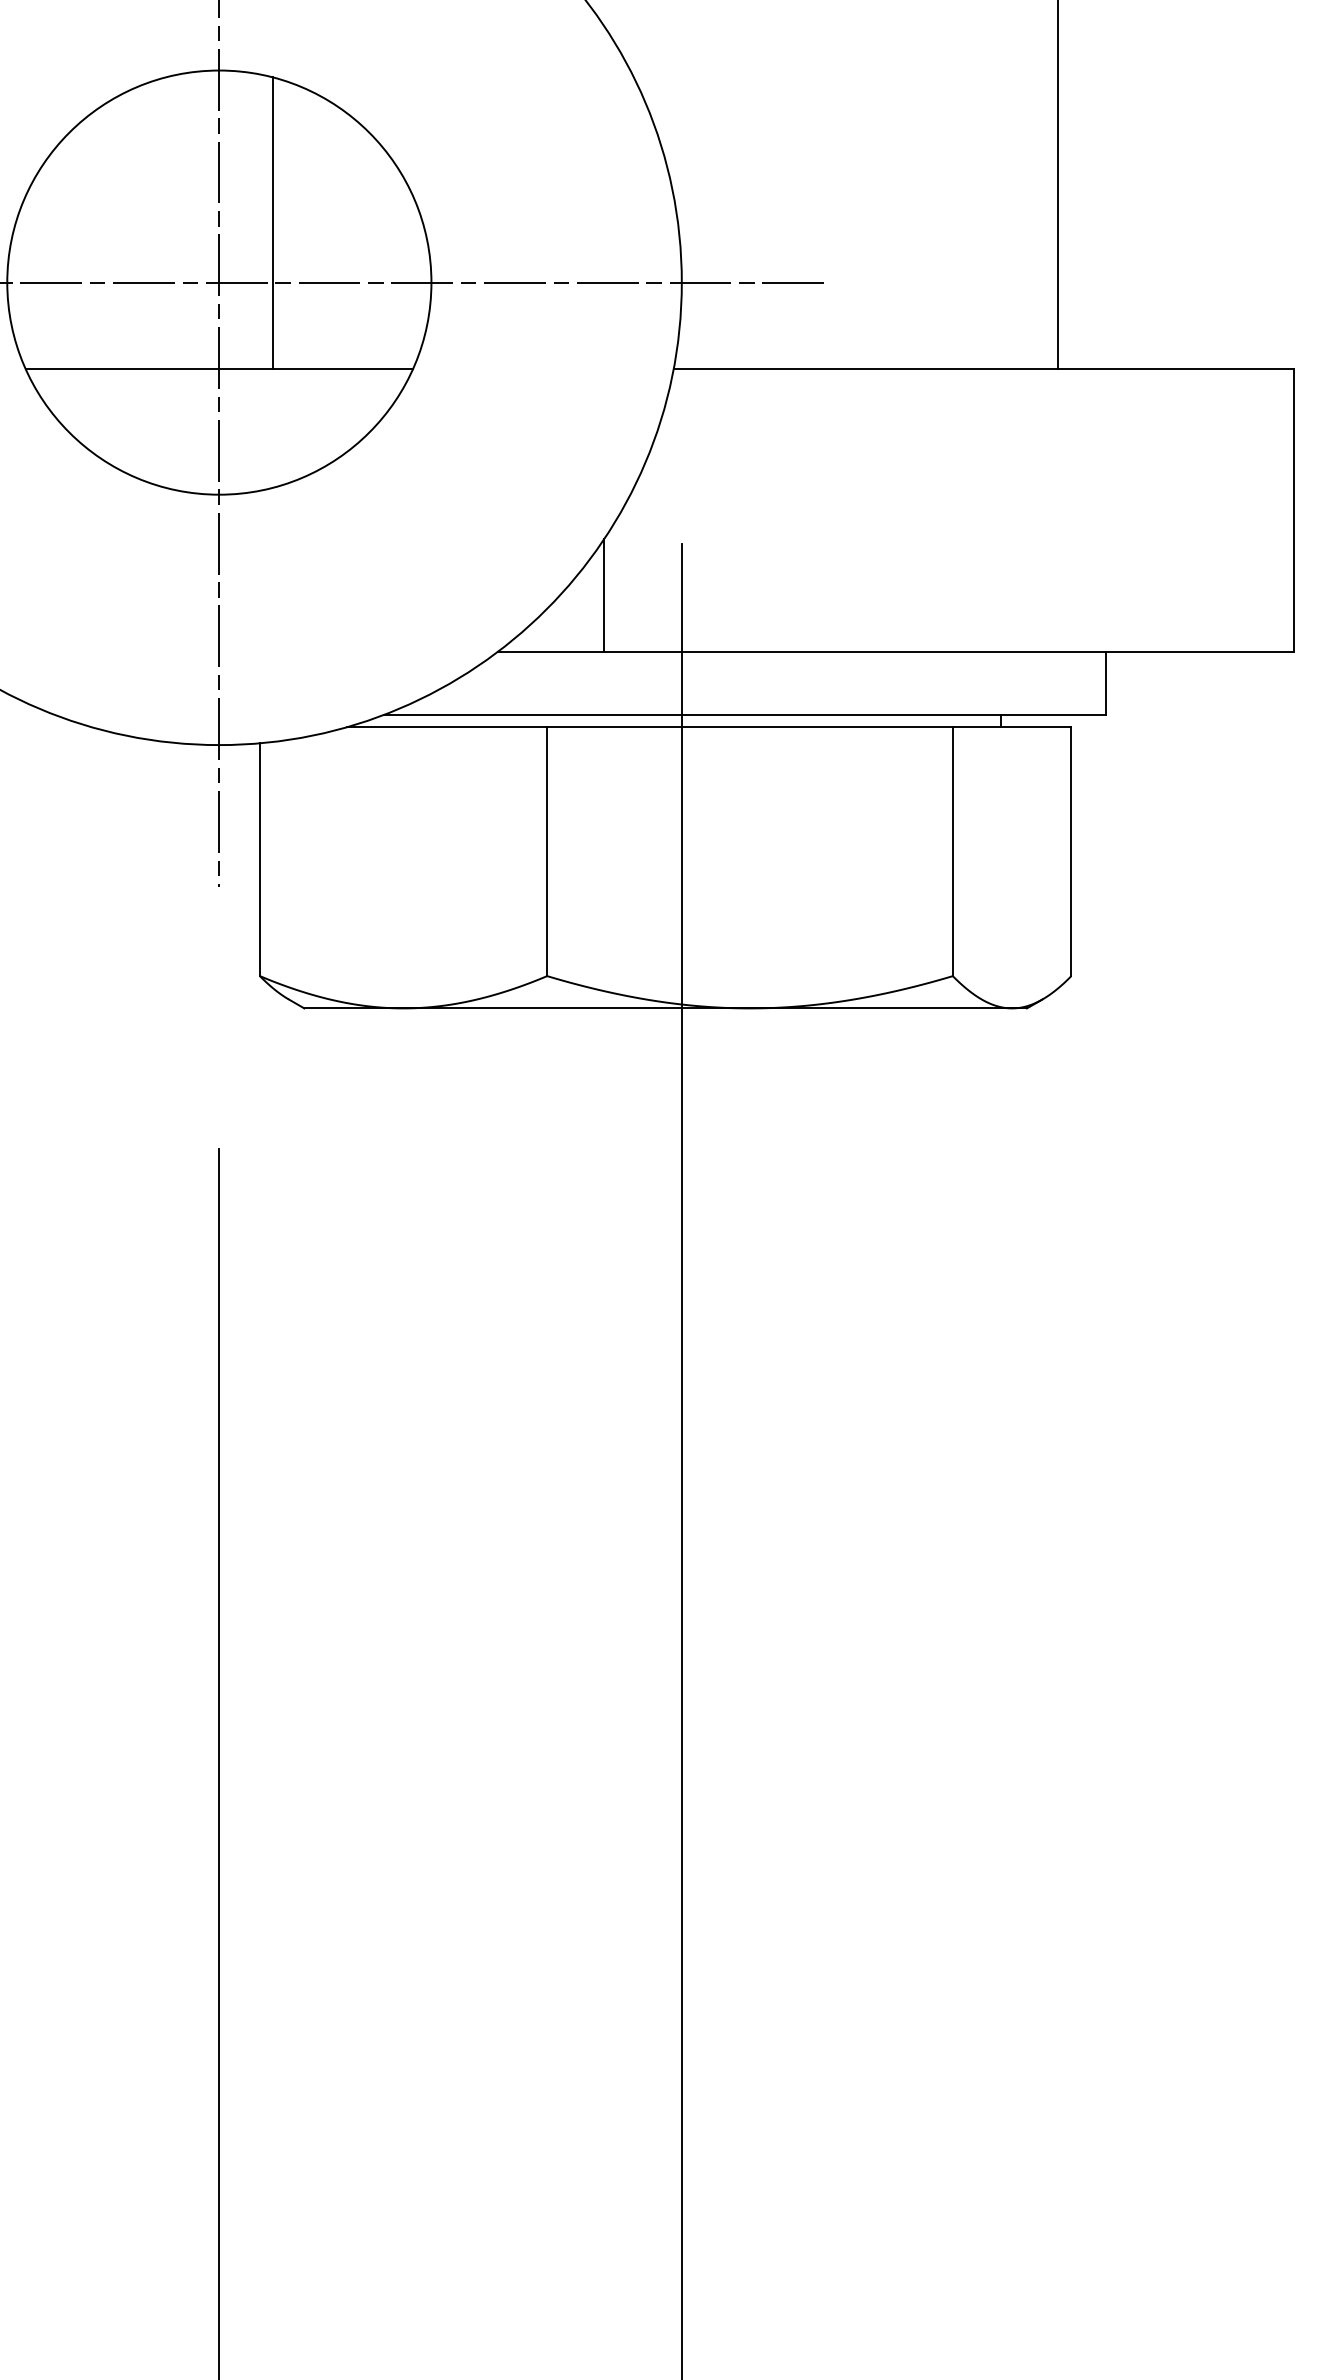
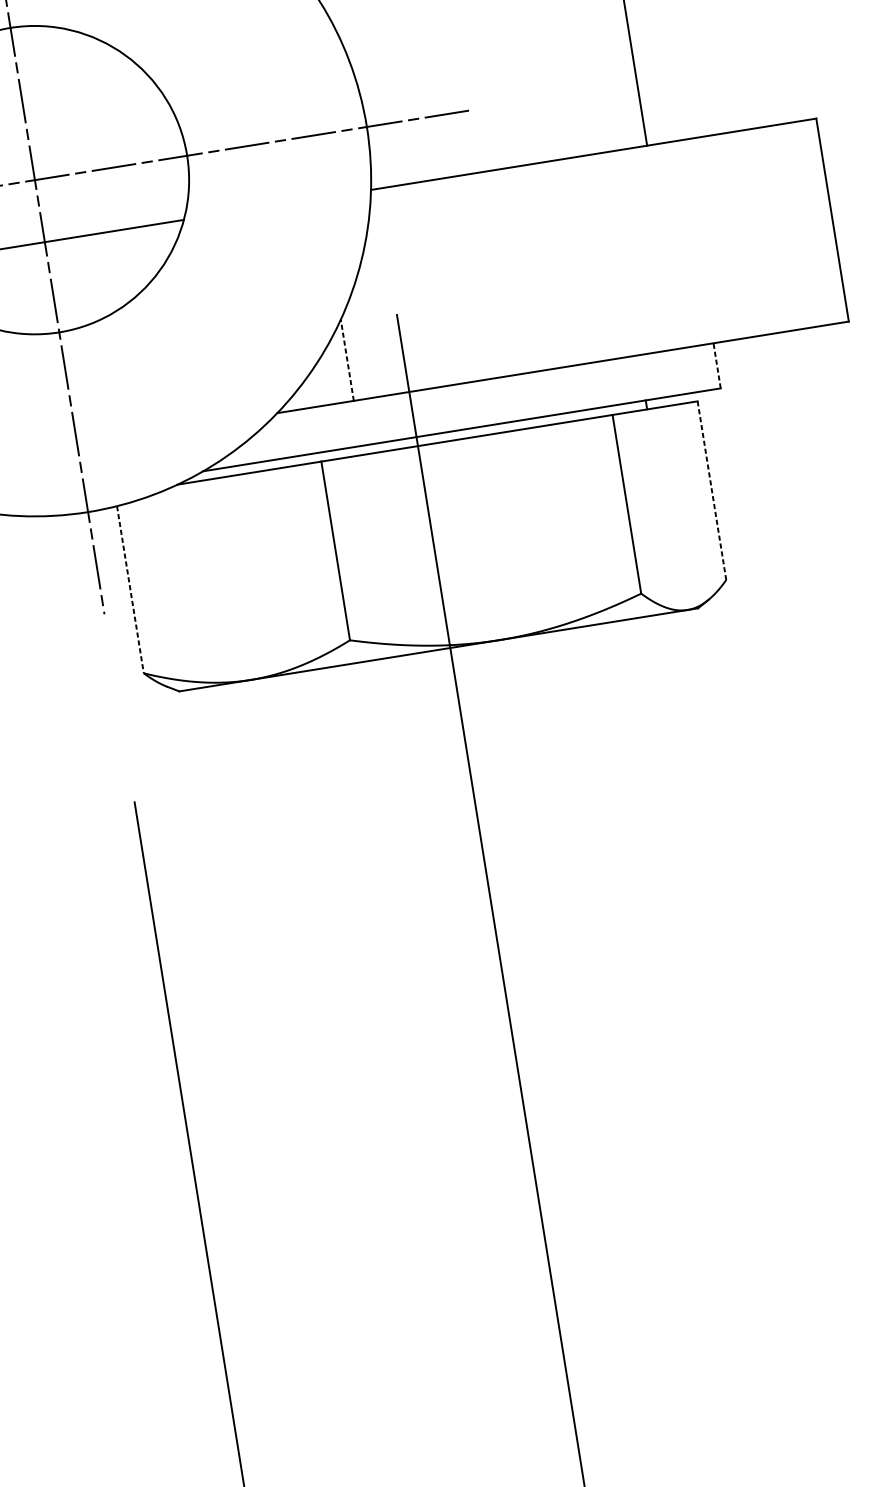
line: (272, 223) -> (66, 131), removed
line: (604, 595) -> (347, 360), solid -> dashed
line: (1105, 682) -> (717, 365), solid -> dashed
line: (1071, 852) -> (712, 491), solid -> dashed
line: (259, 860) -> (130, 590), solid -> dashed

